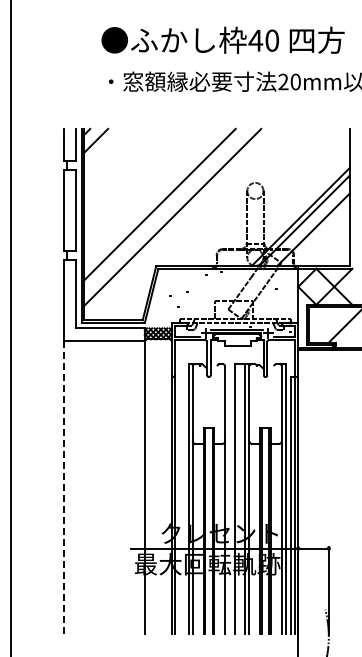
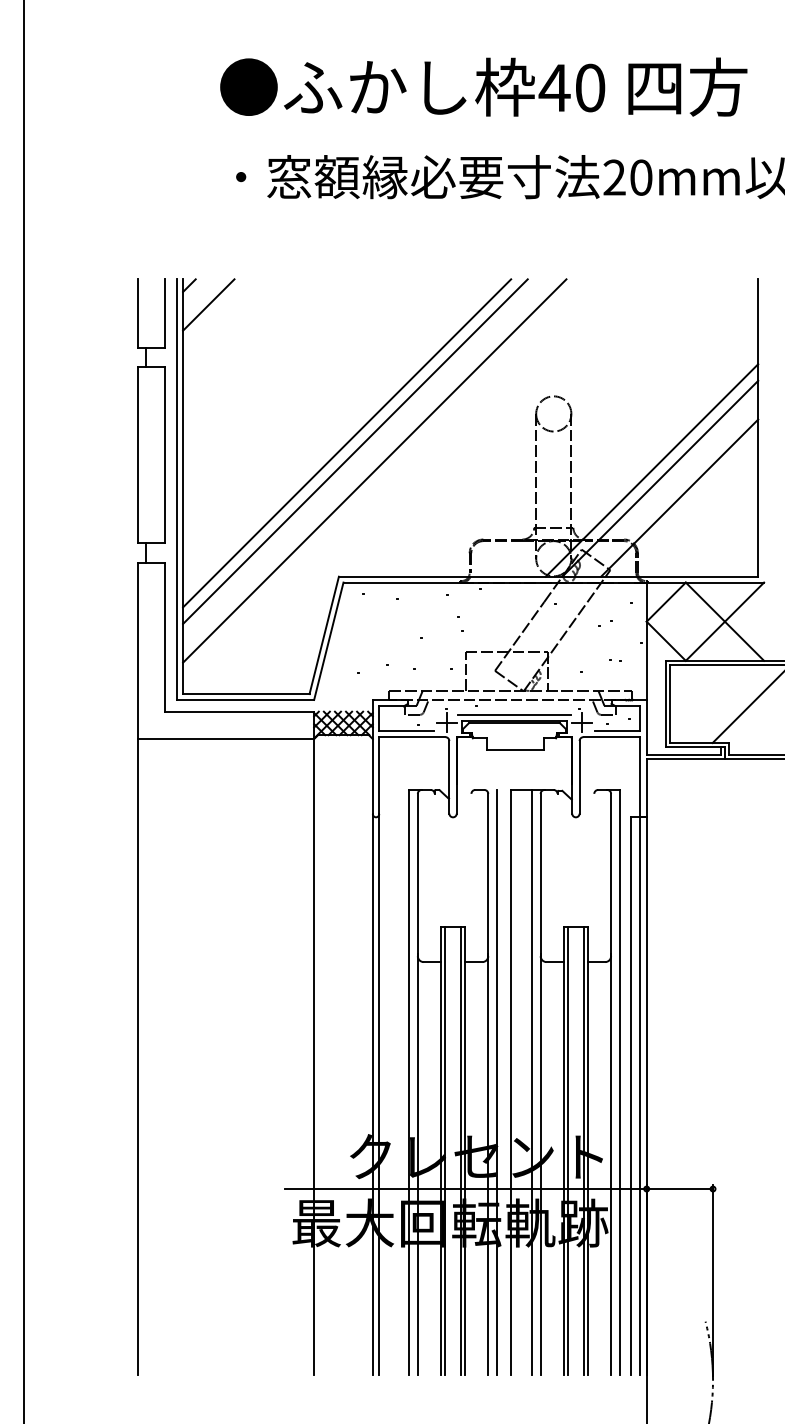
line: (163, 207) -> (354, 449), added
line: (63, 487) -> (137, 1056), dashed -> solid
line: (229, 499) -> (497, 1082), added

